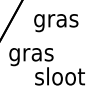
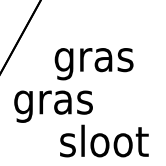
text: (56, 23) -> (94, 64), moved

